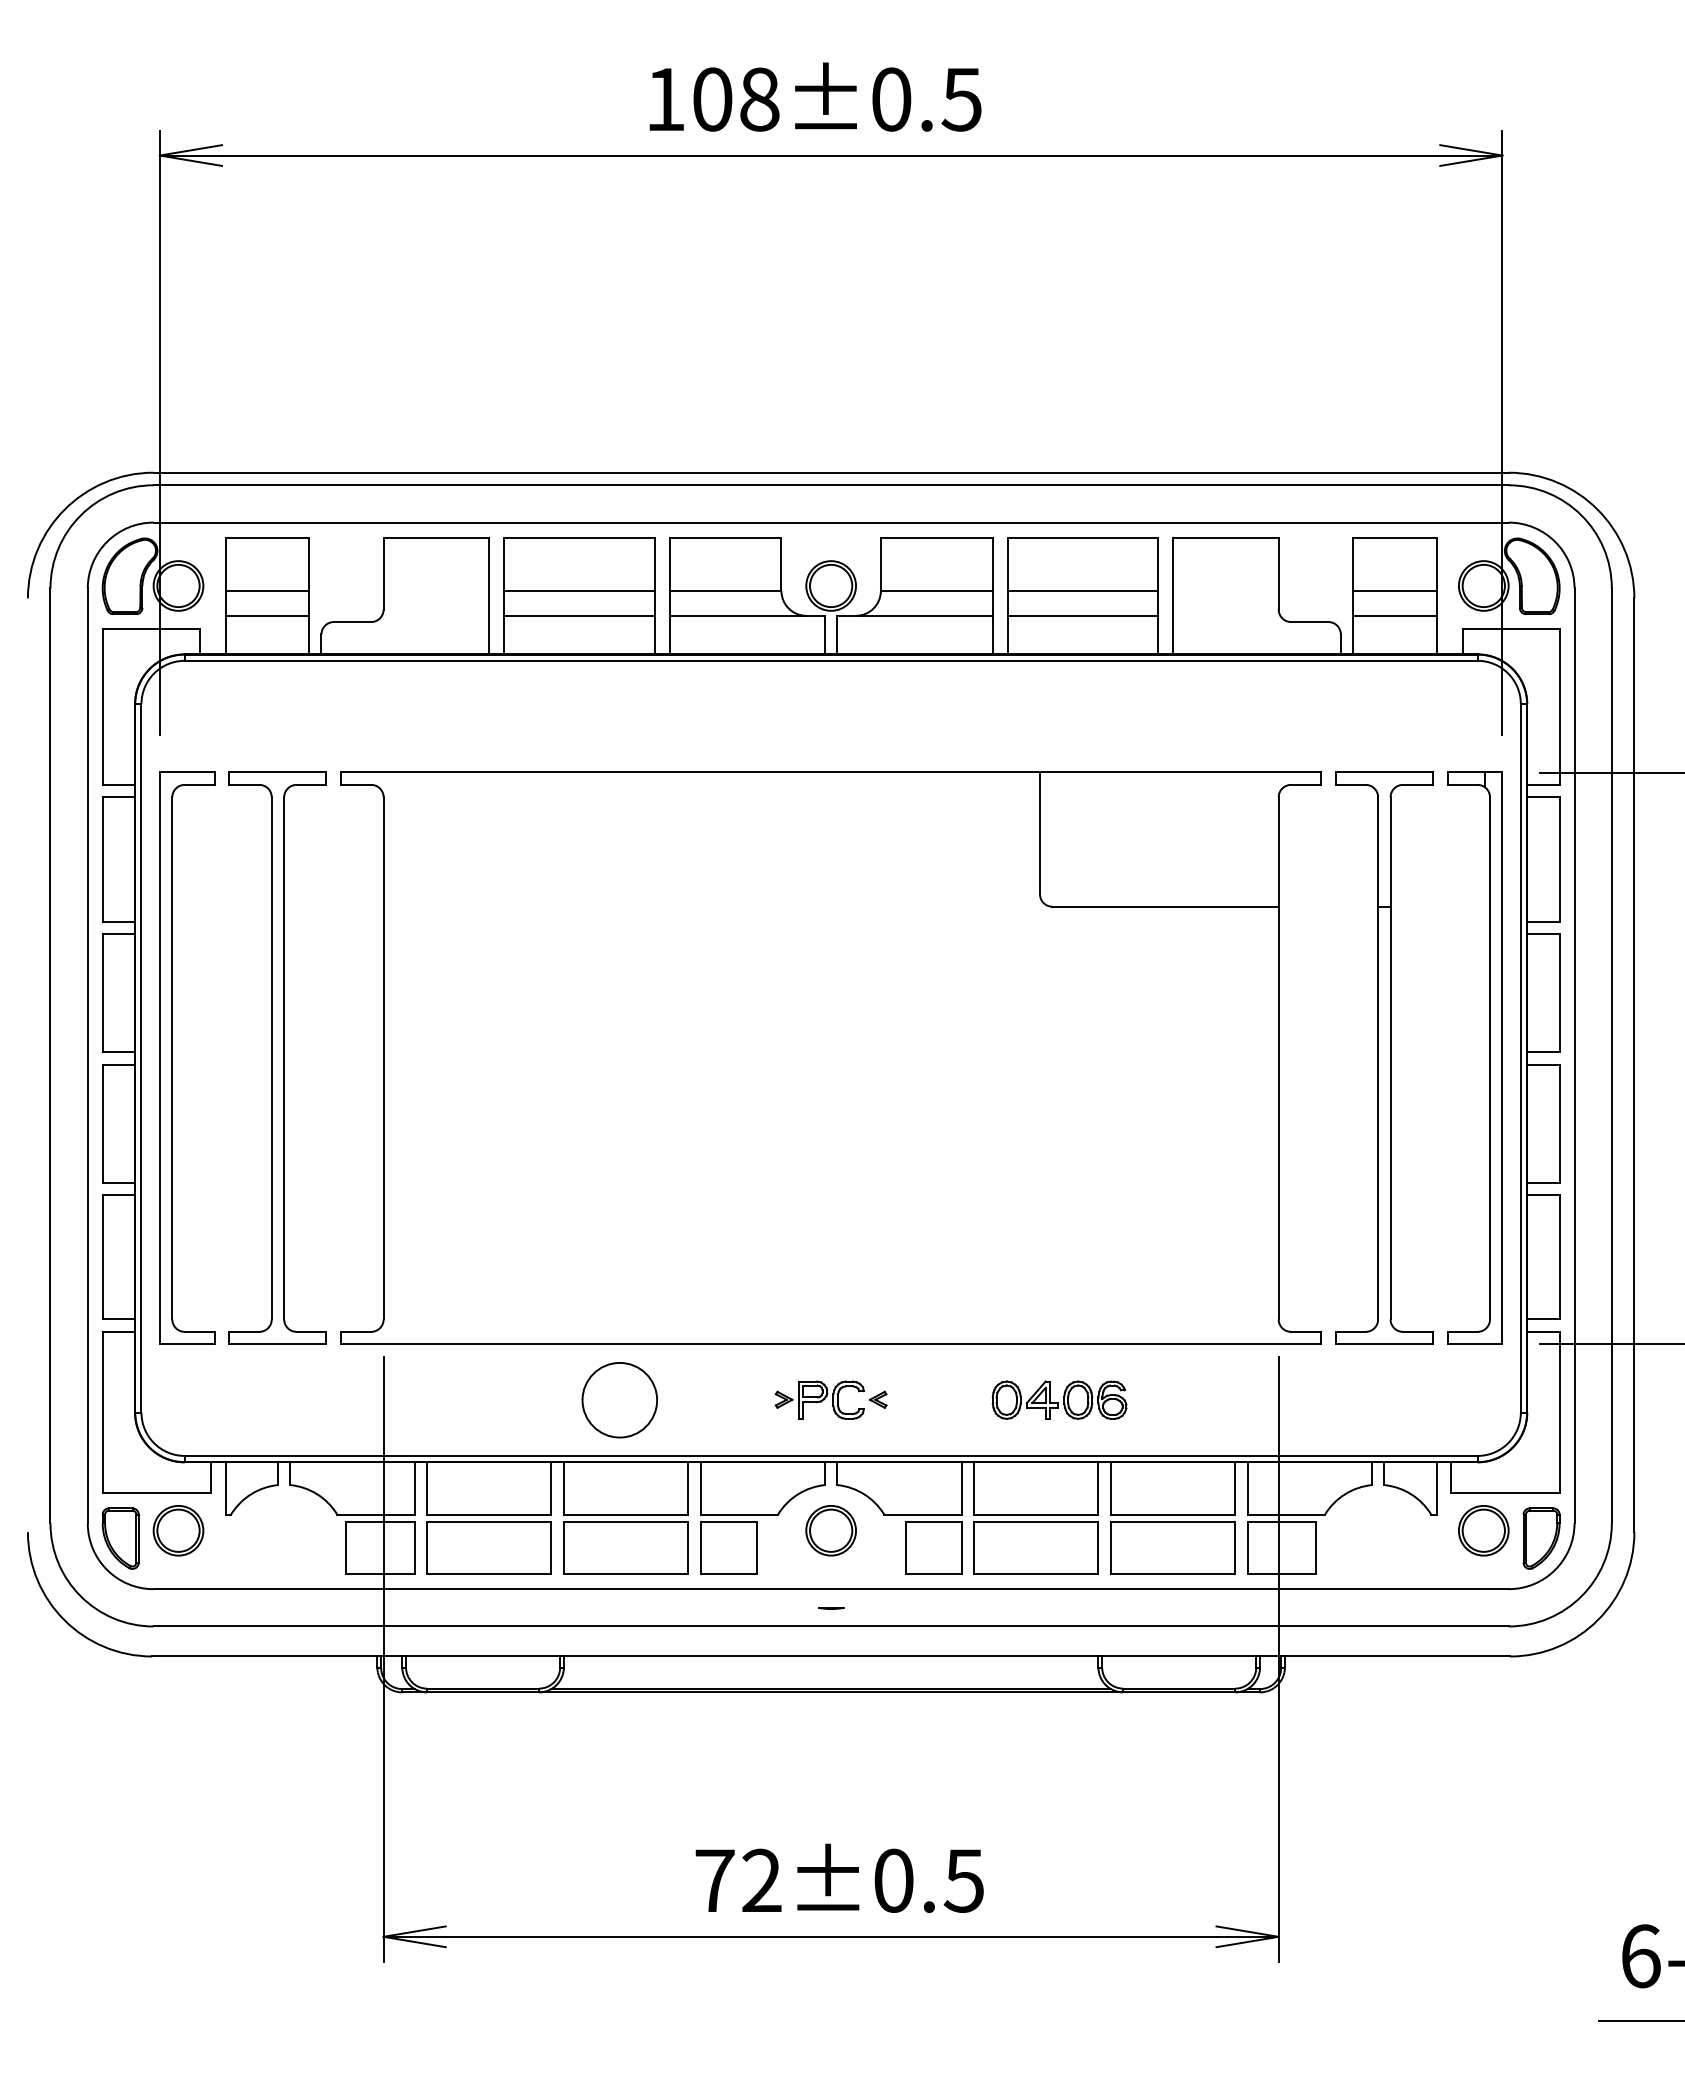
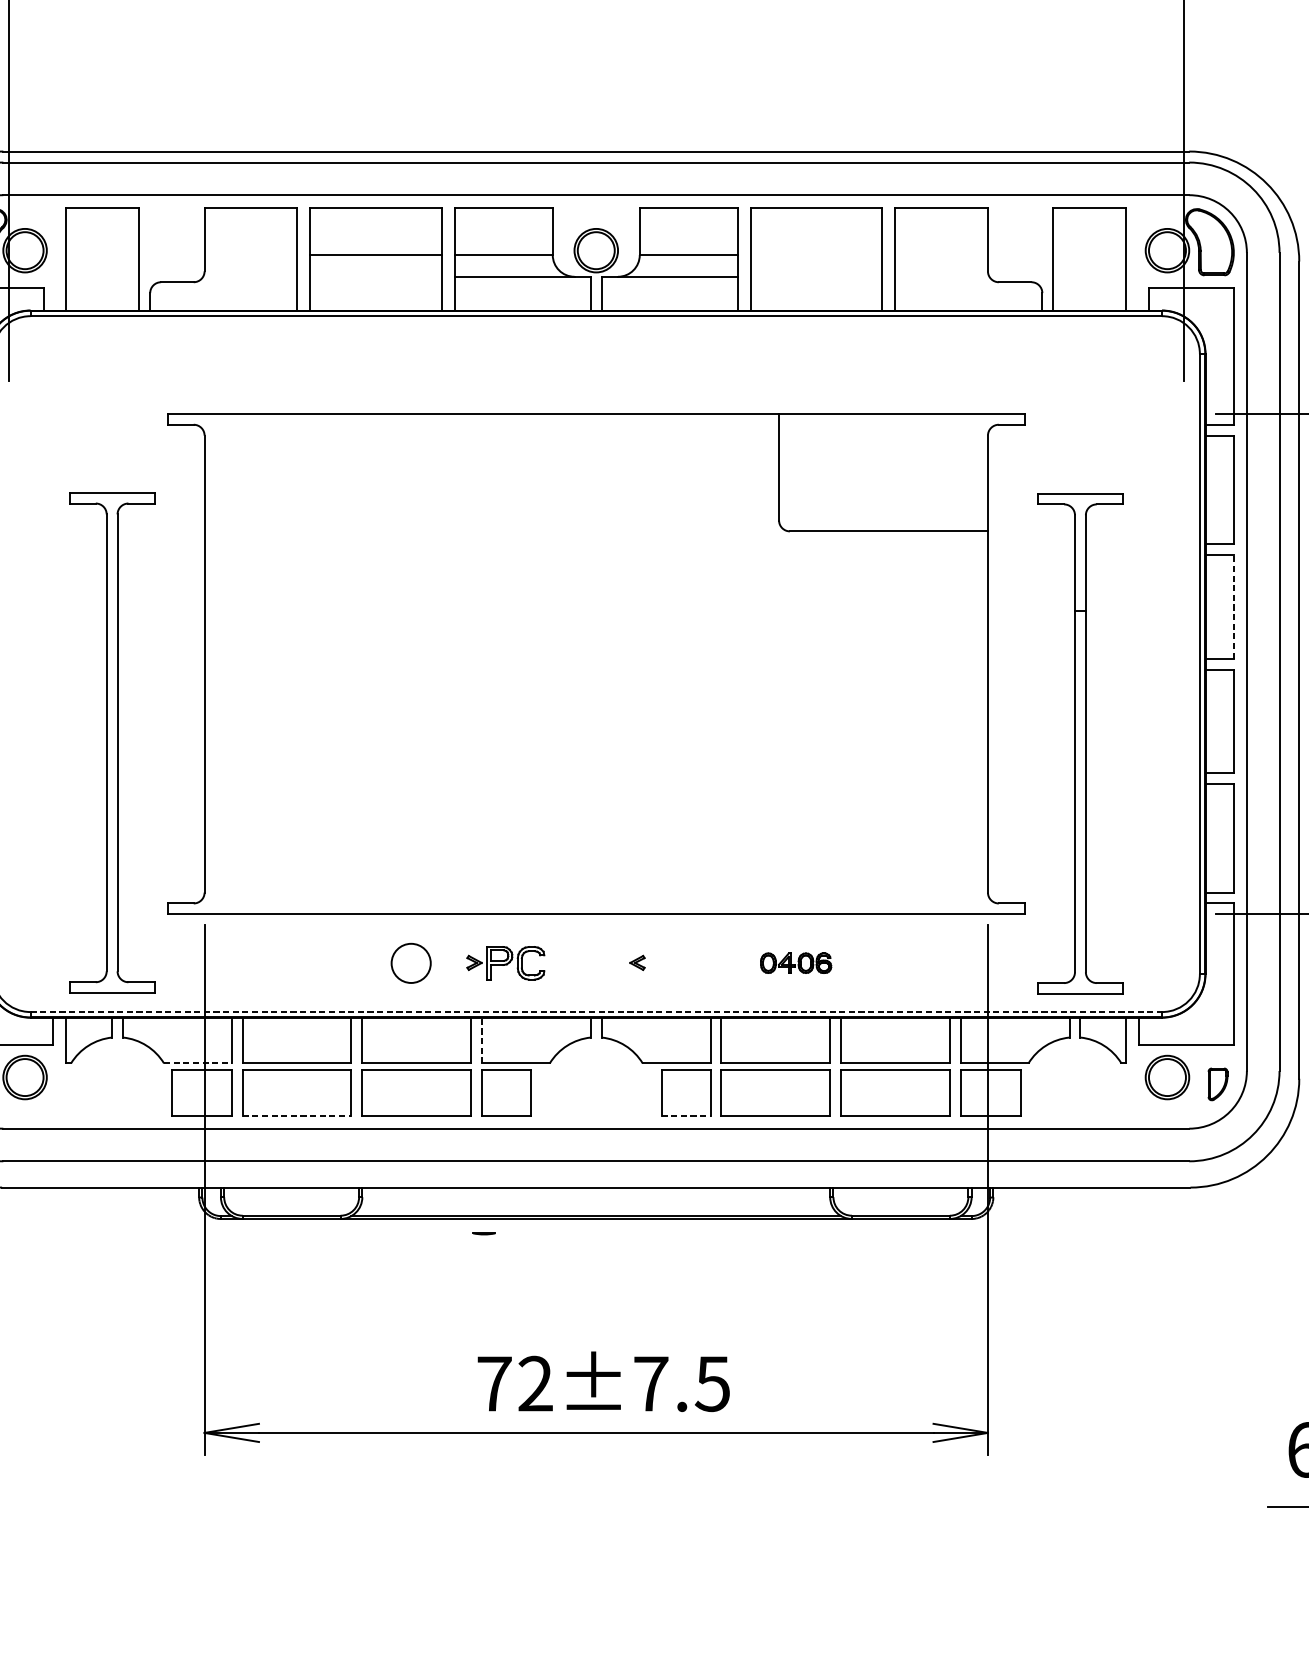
line: (267, 590) -> (102, 254), removed
line: (1082, 590) -> (816, 254), removed
line: (1394, 590) -> (1089, 254), removed
line: (267, 615) -> (102, 276), removed
line: (579, 615) -> (376, 276), removed
line: (1082, 615) -> (816, 276), removed
line: (1394, 615) -> (1089, 276), removed
line: (1559, 992) -> (1233, 606), solid -> dashed
part: (172, 1057) -> (19, 663), removed
part: (277, 1057) -> (111, 742), moved
part: (1384, 1057) -> (1080, 742), moved
part: (1489, 1057) -> (1172, 663), removed
part: (819, 1399) -> (505, 962), moved
part: (1059, 1399) -> (796, 962), size x0.6
circle: (619, 1400) -> (411, 963), size x0.6
line: (831, 1455) -> (596, 1011), solid -> dashed
line: (700, 1488) -> (481, 1040), solid -> dashed
line: (376, 1514) -> (198, 1063), solid -> dashed
part: (830, 1530) -> (595, 1077), removed
part: (1541, 1538) -> (1217, 1084), size x0.6
line: (489, 1574) -> (297, 1115), solid -> dashed
line: (933, 1574) -> (685, 1115), solid -> dashed
line: (831, 1608) -> (484, 1233), moved
text: (893, 1880) -> (650, 1383), 72±0.5 -> 72±7.5

